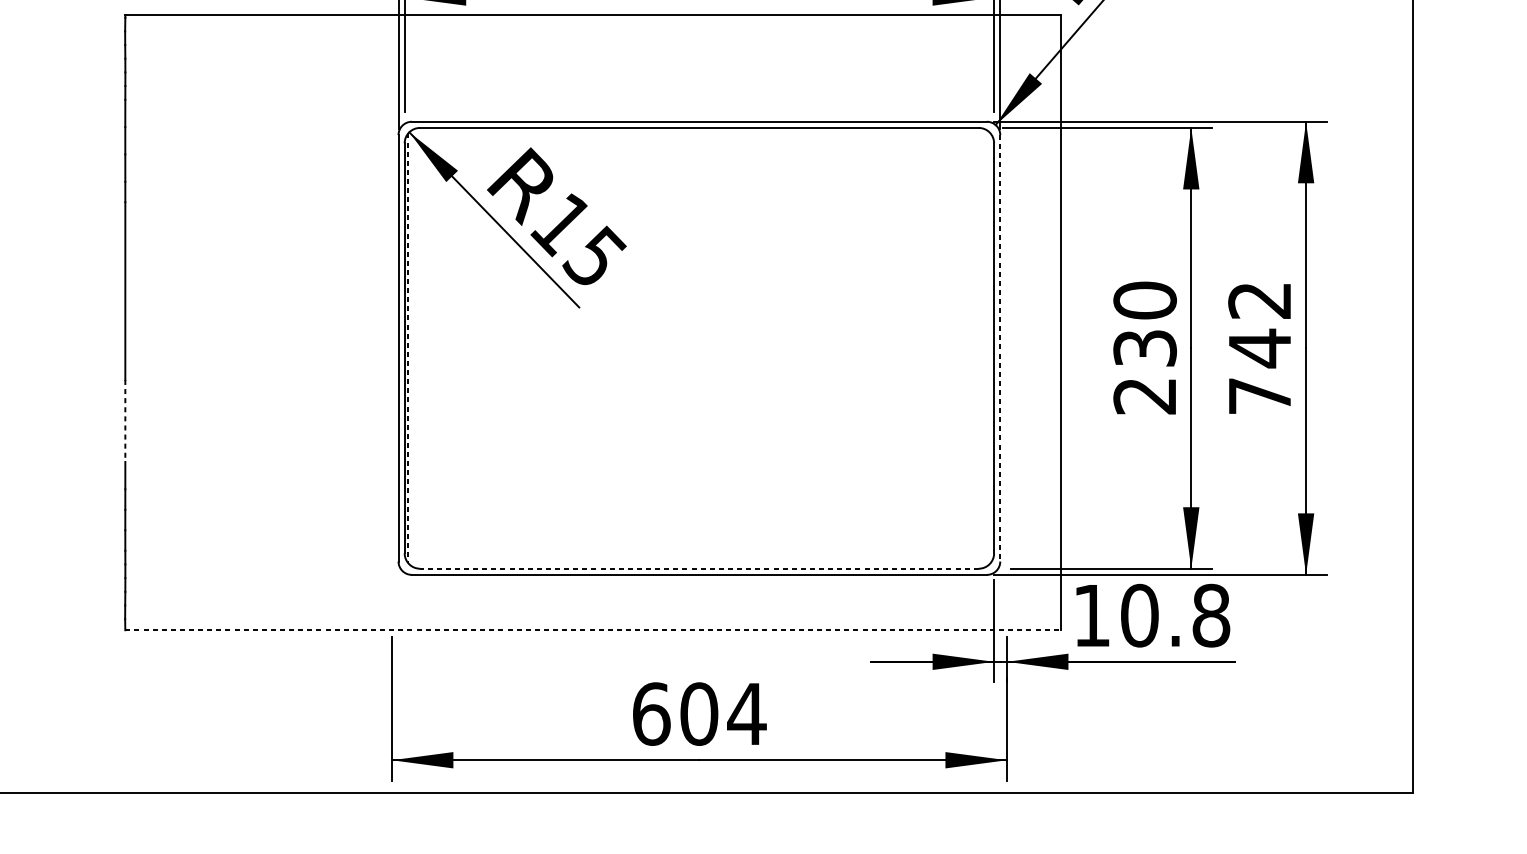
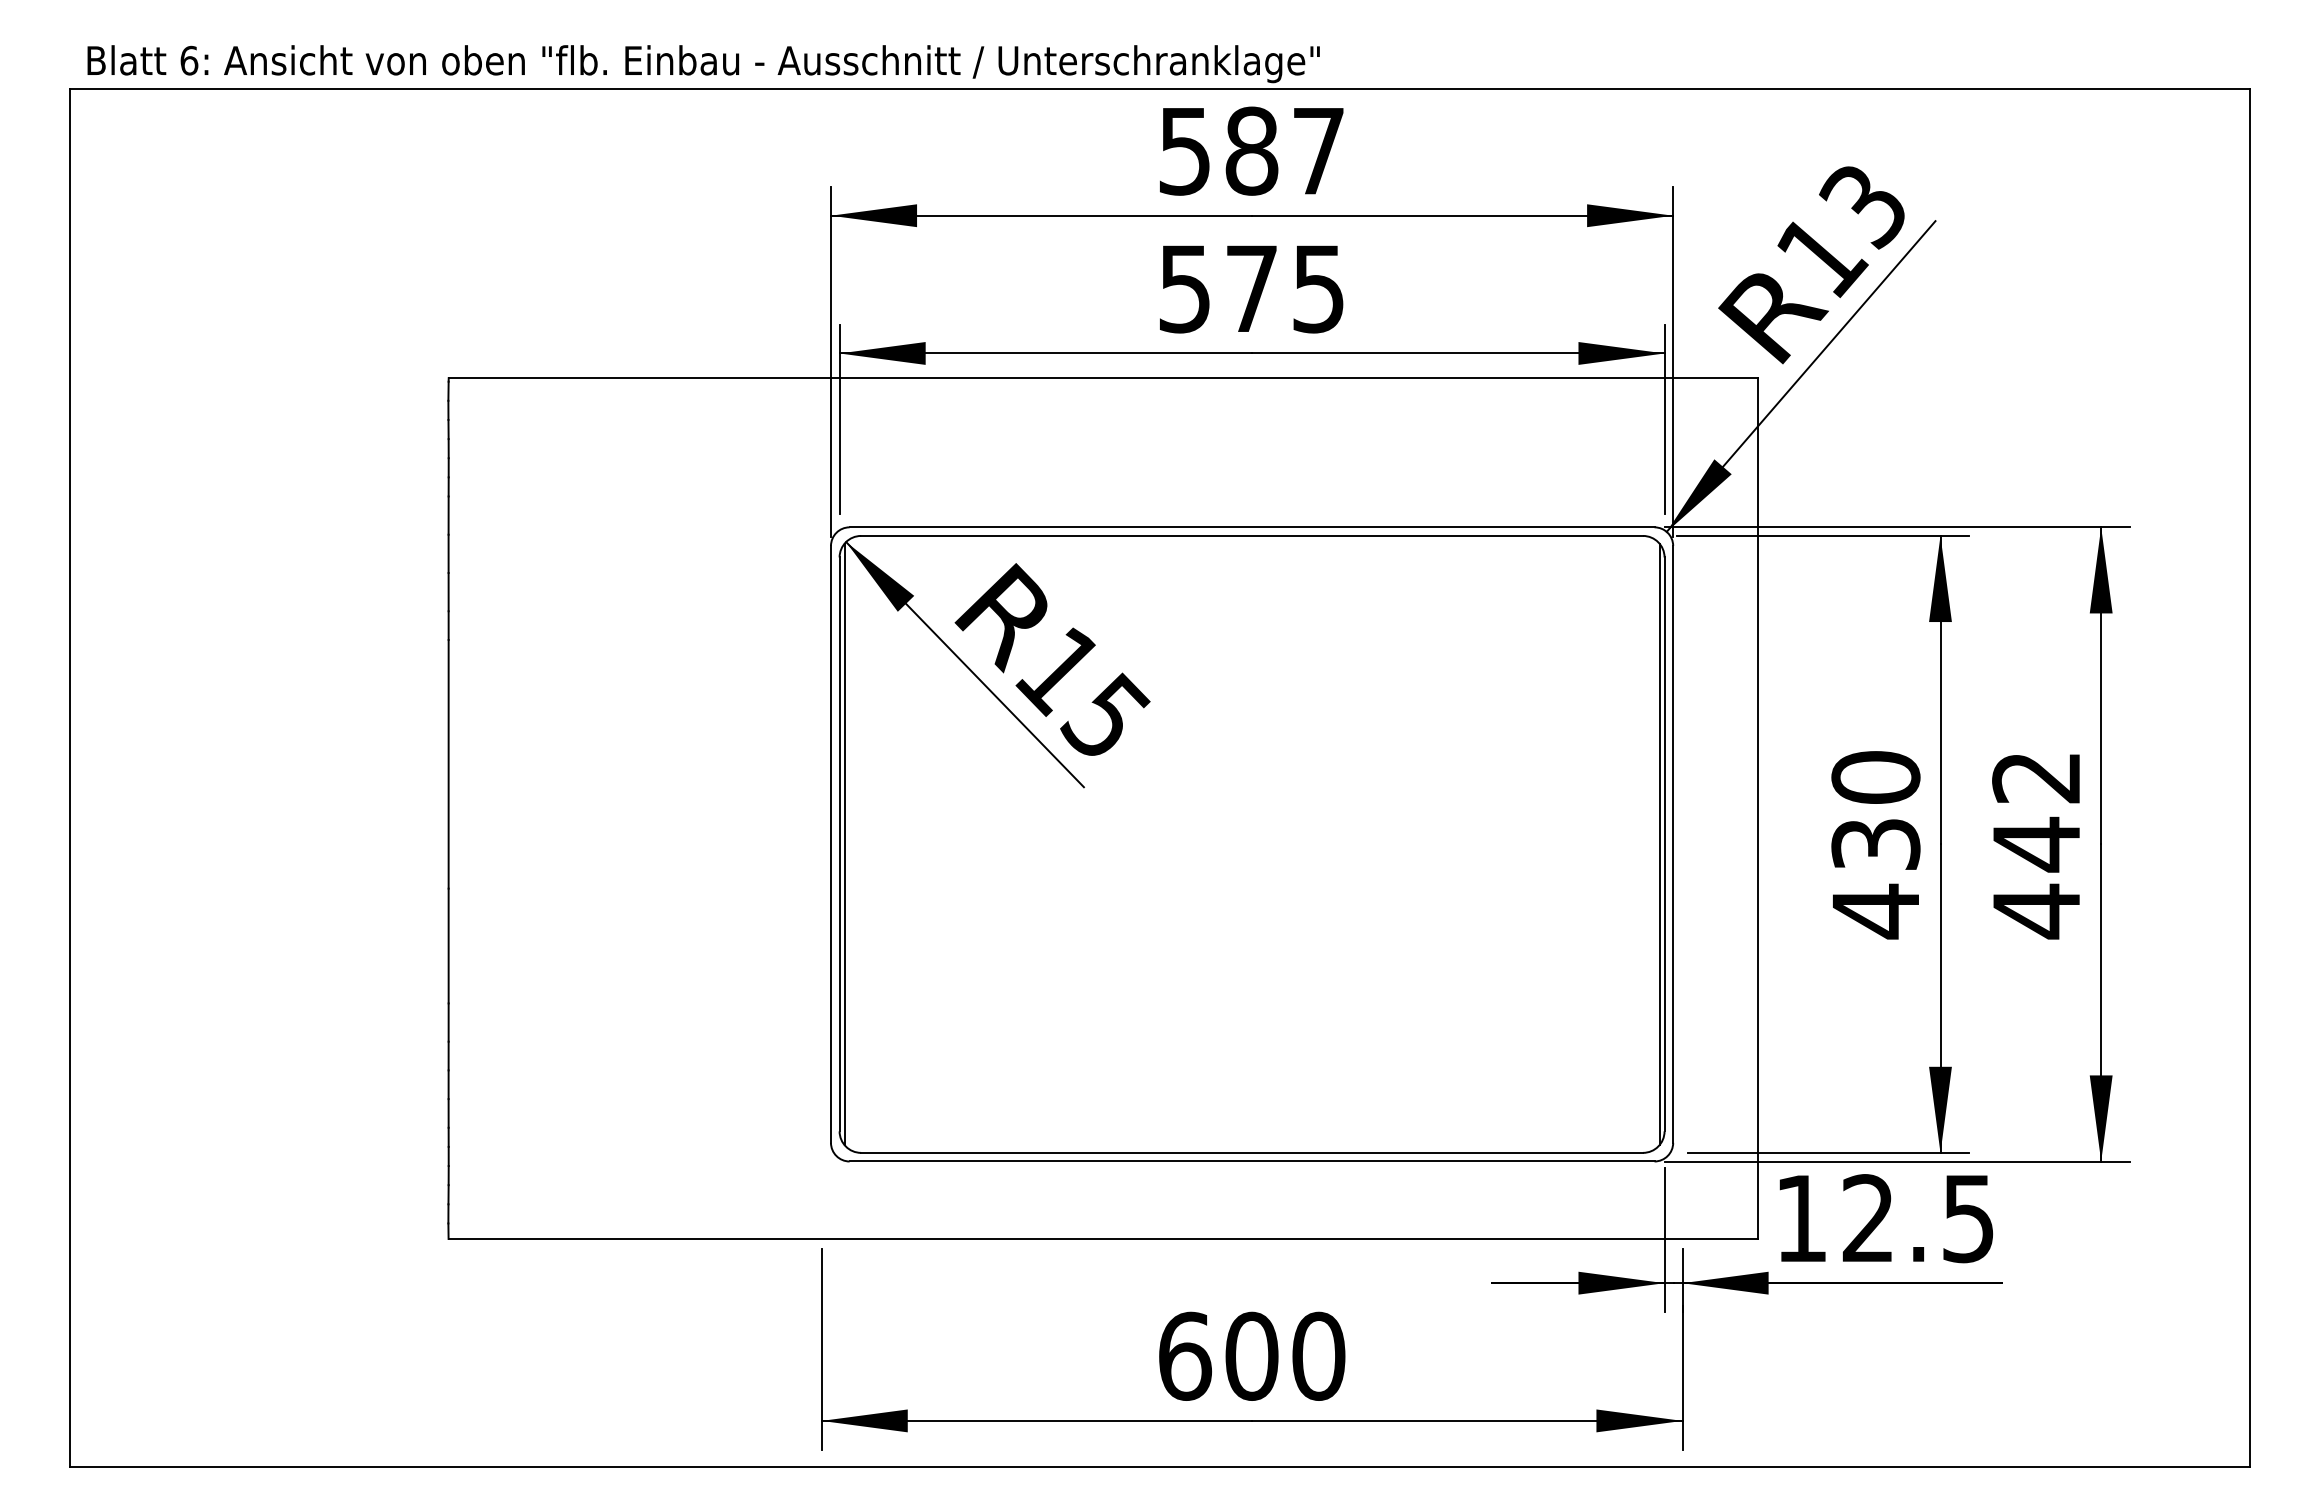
line: (408, 348) -> (844, 844), dashed -> solid
line: (990, 348) -> (1659, 844), added
line: (1000, 348) -> (1673, 844), dashed -> solid
text: (1144, 396) -> (1874, 911), 230 -> 430
text: (1259, 396) -> (2036, 911), 742 -> 442
line: (125, 421) -> (448, 946), dashed -> solid
line: (699, 568) -> (1252, 1152), dashed -> solid
text: (1175, 615) -> (1918, 1218), 10.8 -> 12.5
line: (593, 629) -> (1103, 1238), dashed -> solid
text: (746, 713) -> (1318, 1355), 604 -> 600

